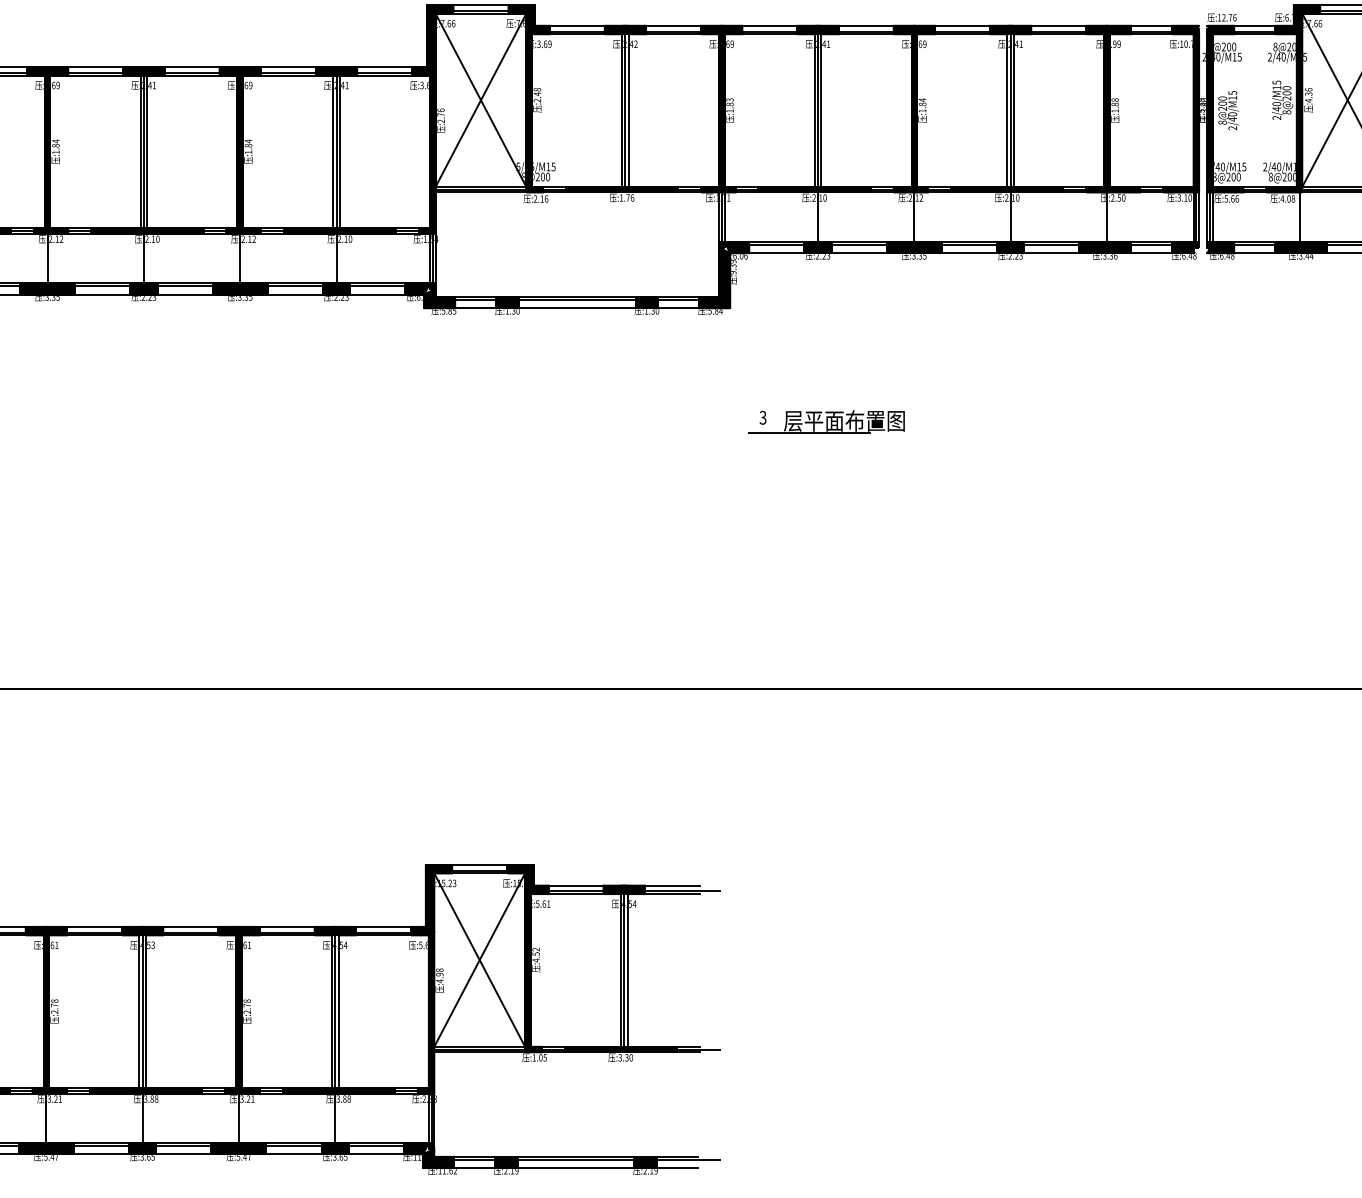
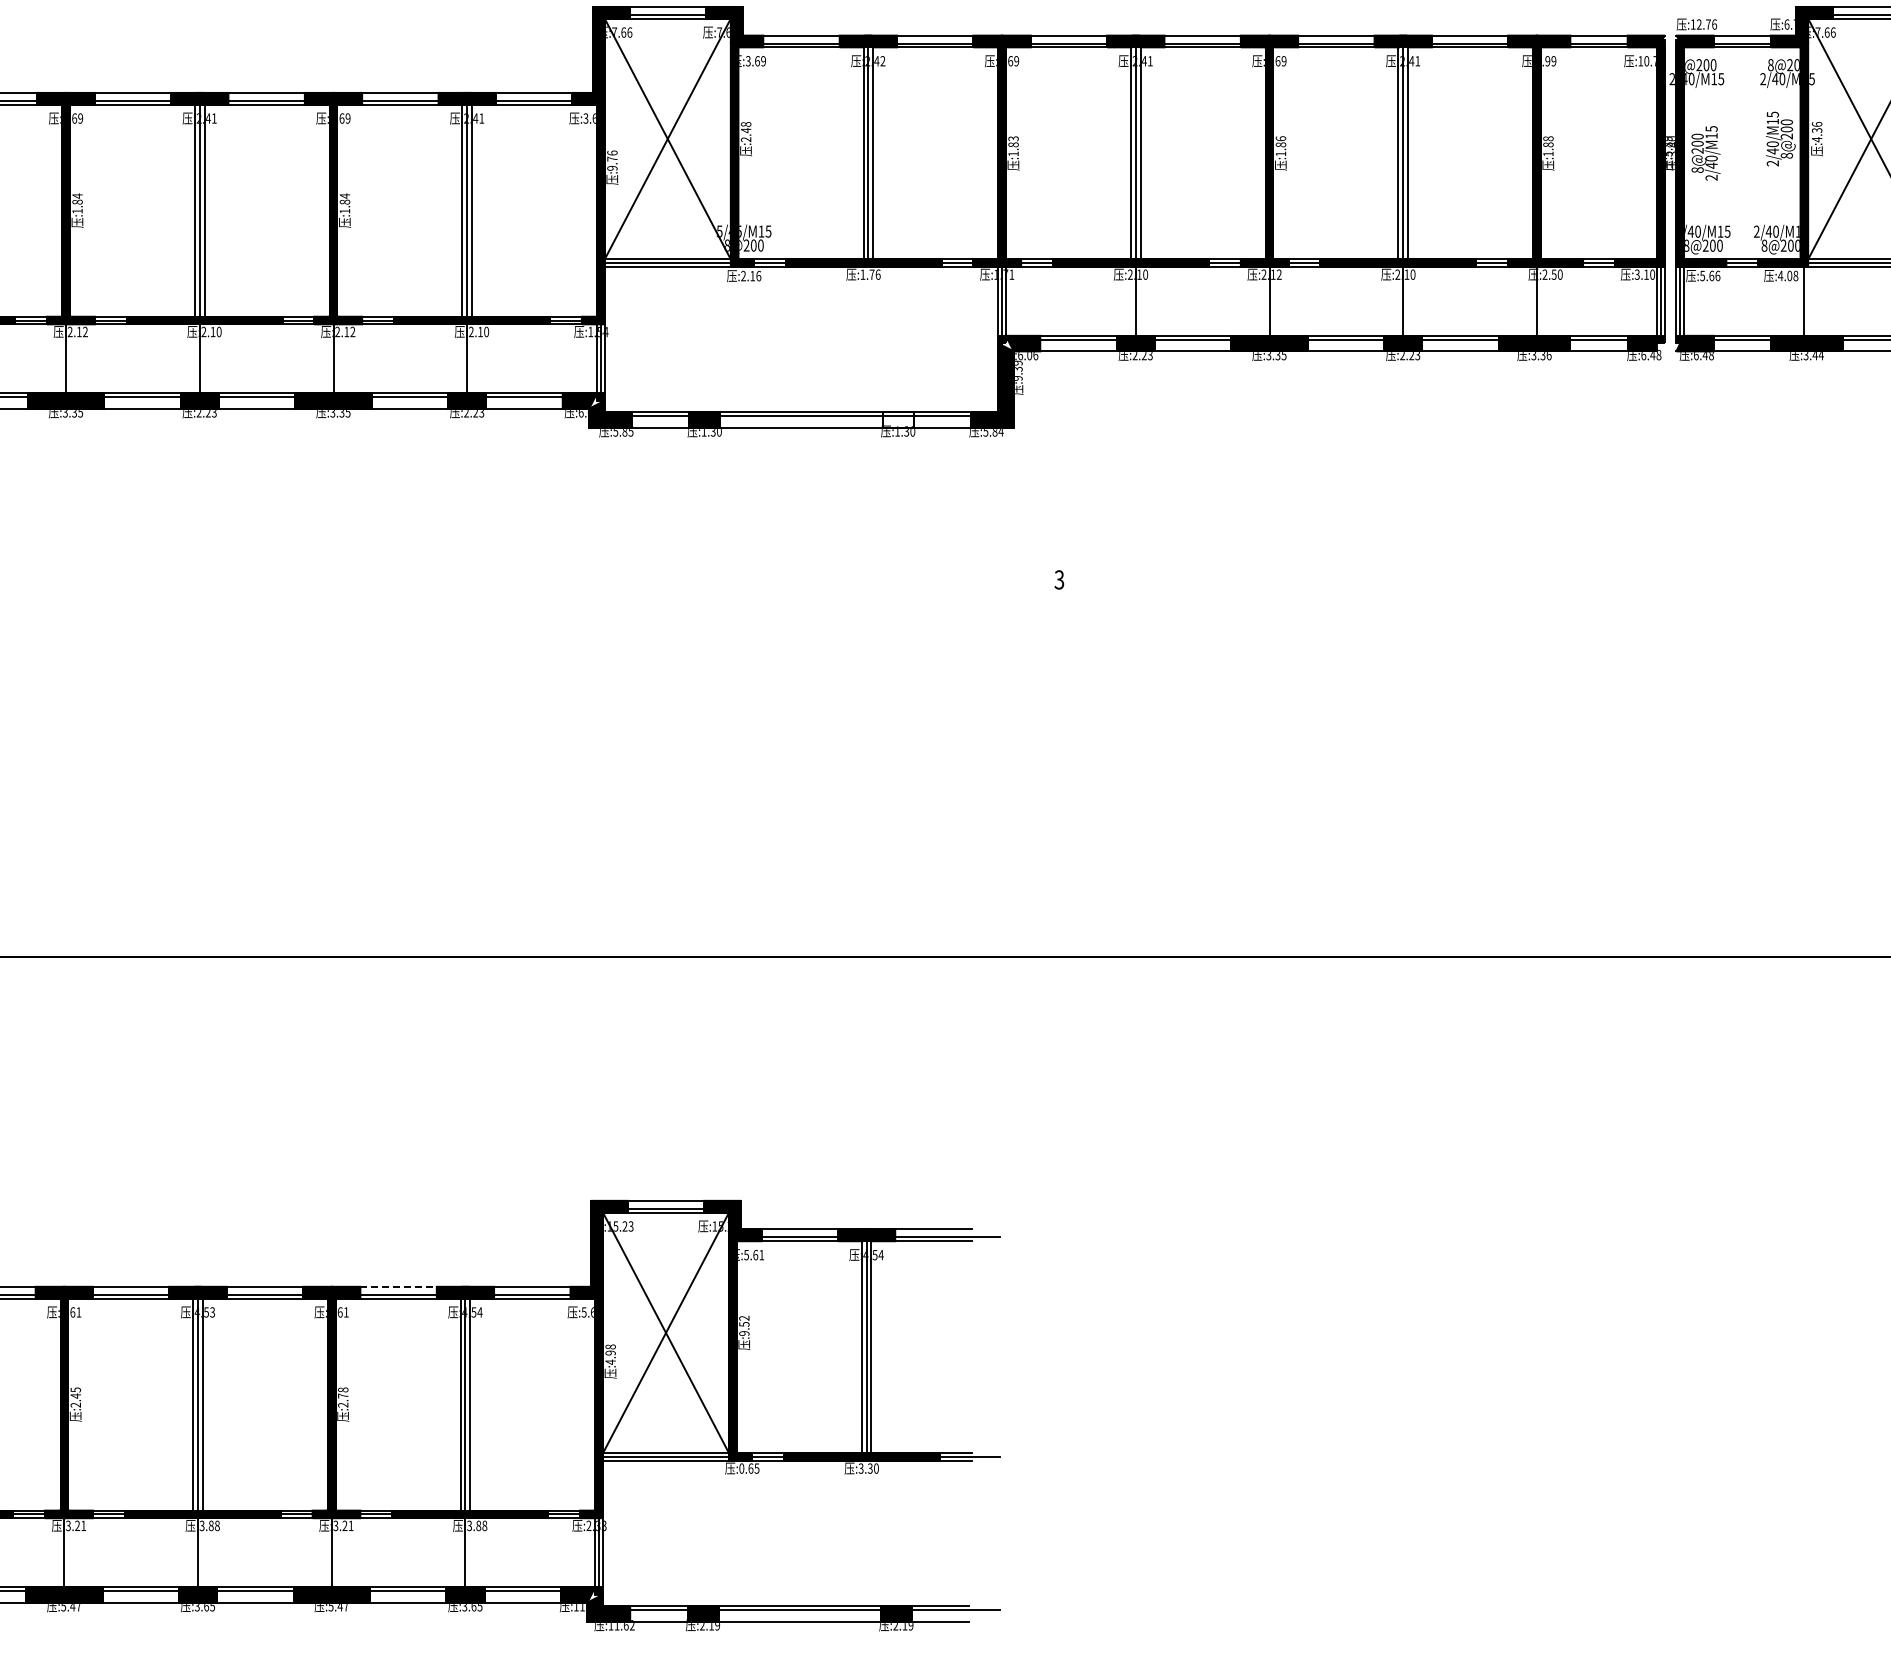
text: (922, 99) -> (1280, 138), :1.84 -> :1.86
text: (441, 120) -> (612, 167), :2.76 -> :9.76
fill: (646, 302) -> (897, 419), removed
part: (826, 421) -> (1147, 585), removed
line: (287, 926) -> (399, 1286), solid -> dashed
text: (536, 960) -> (744, 1333), :4.52 -> :9.52
text: (54, 1003) -> (75, 1392), :2.78 -> :2.45
text: (537, 1057) -> (746, 1468), :1.05 -> :0.65

